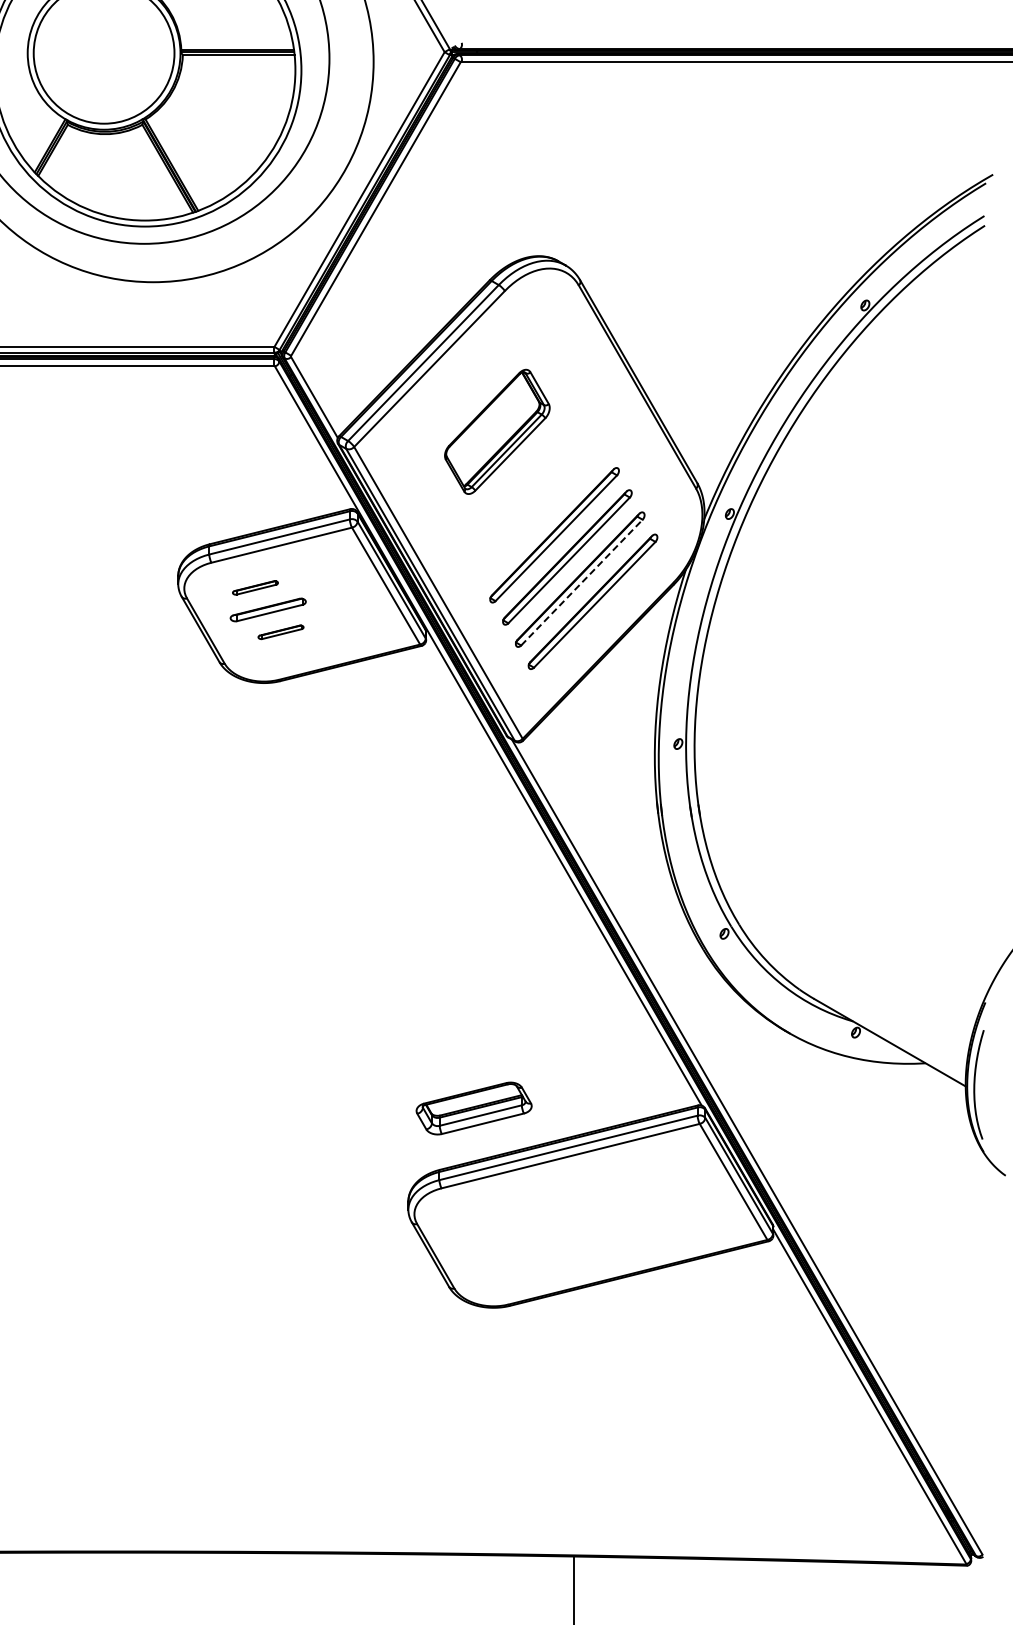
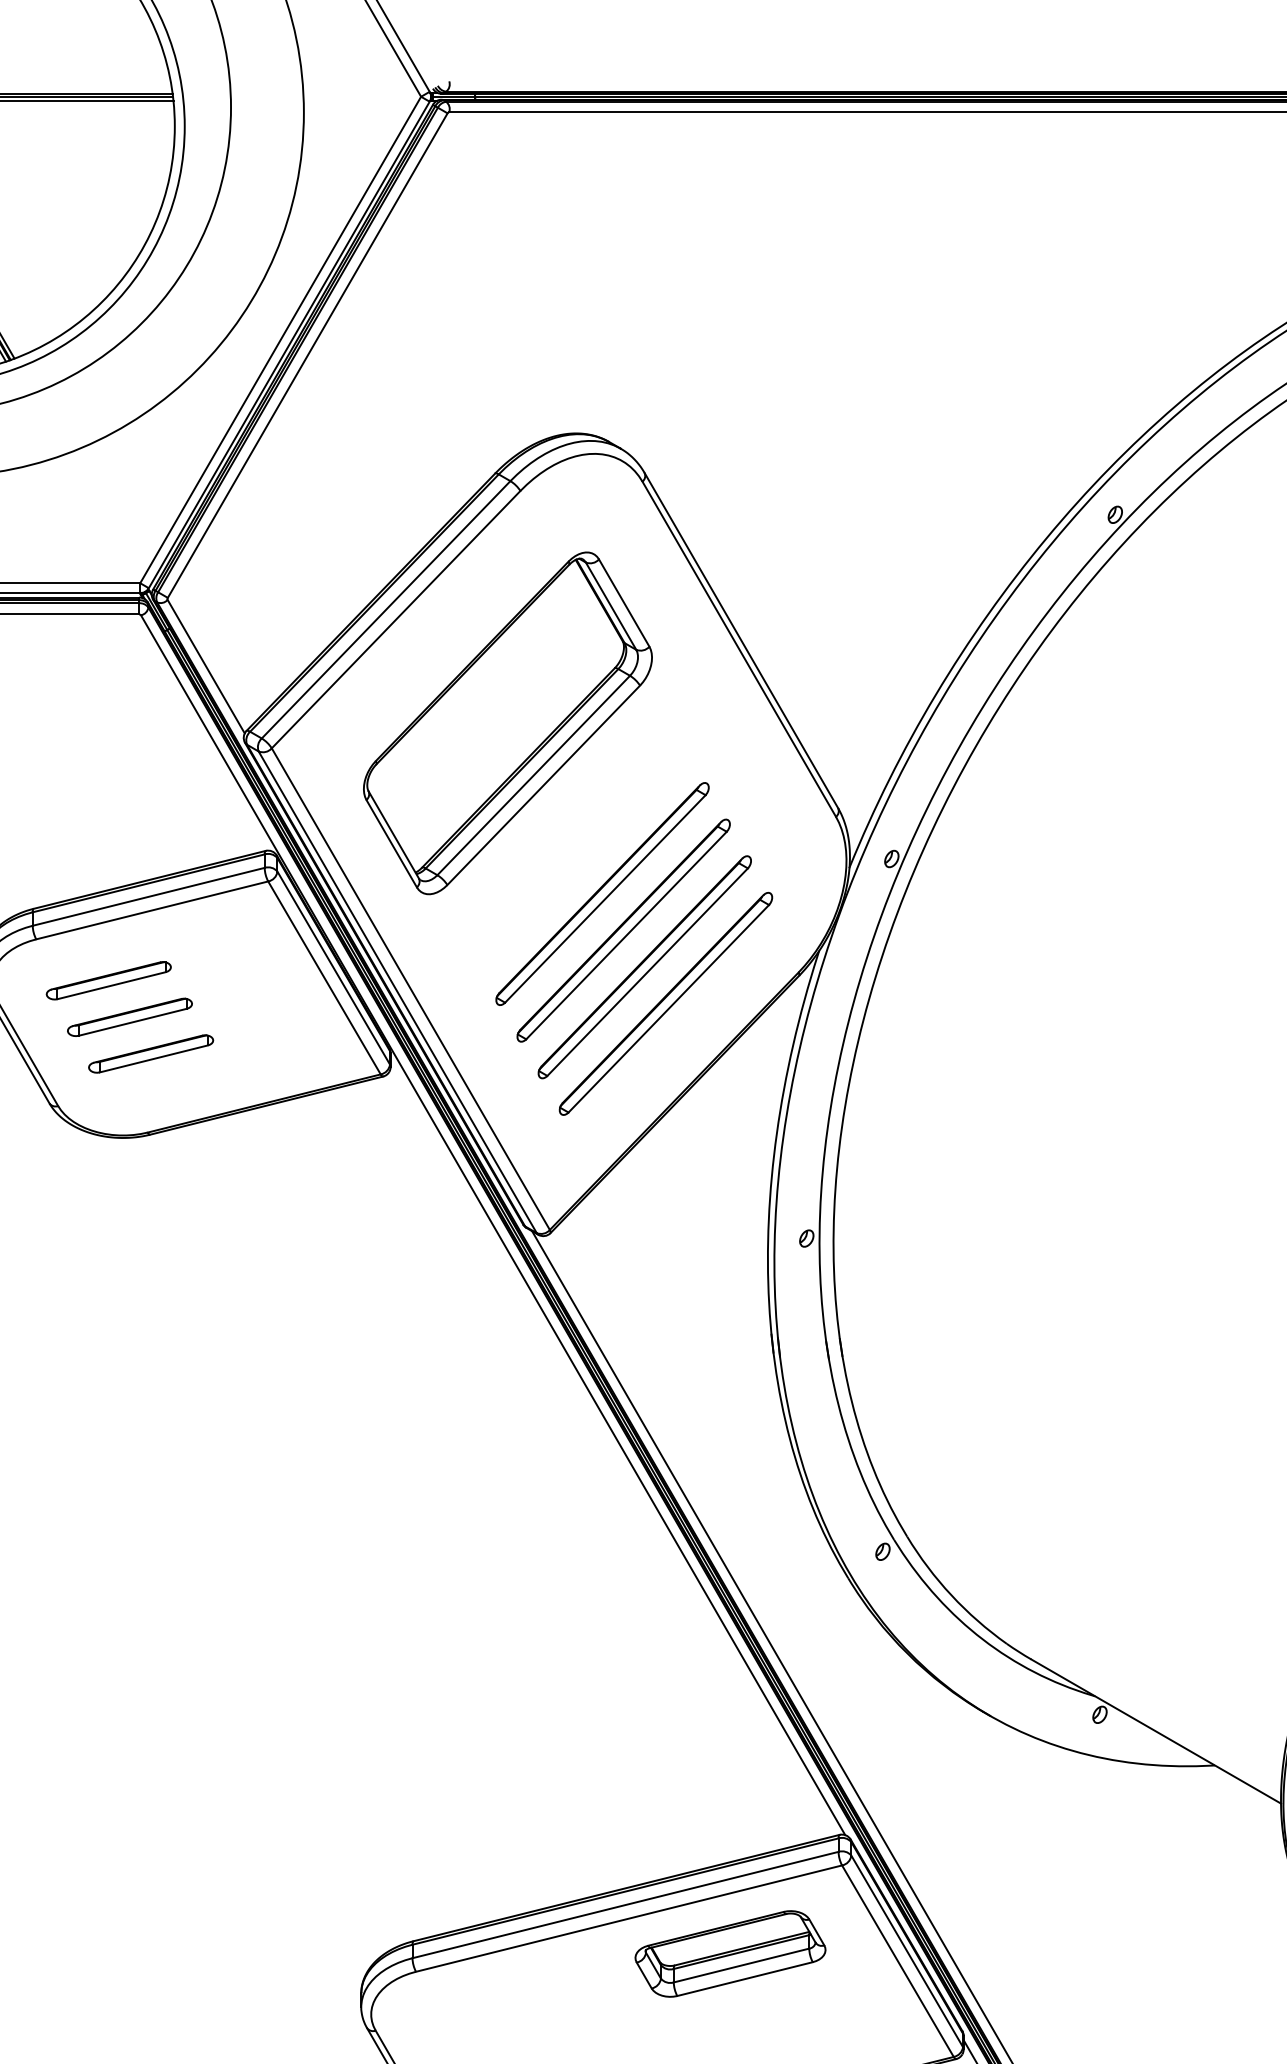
part: (497, 431) -> (508, 722), size x1.67
line: (582, 582) -> (648, 971), dashed -> solid
part: (255, 587) -> (108, 980), size x1.67
part: (280, 632) -> (150, 1054), size x1.67
part: (473, 1108) -> (729, 1953), moved

